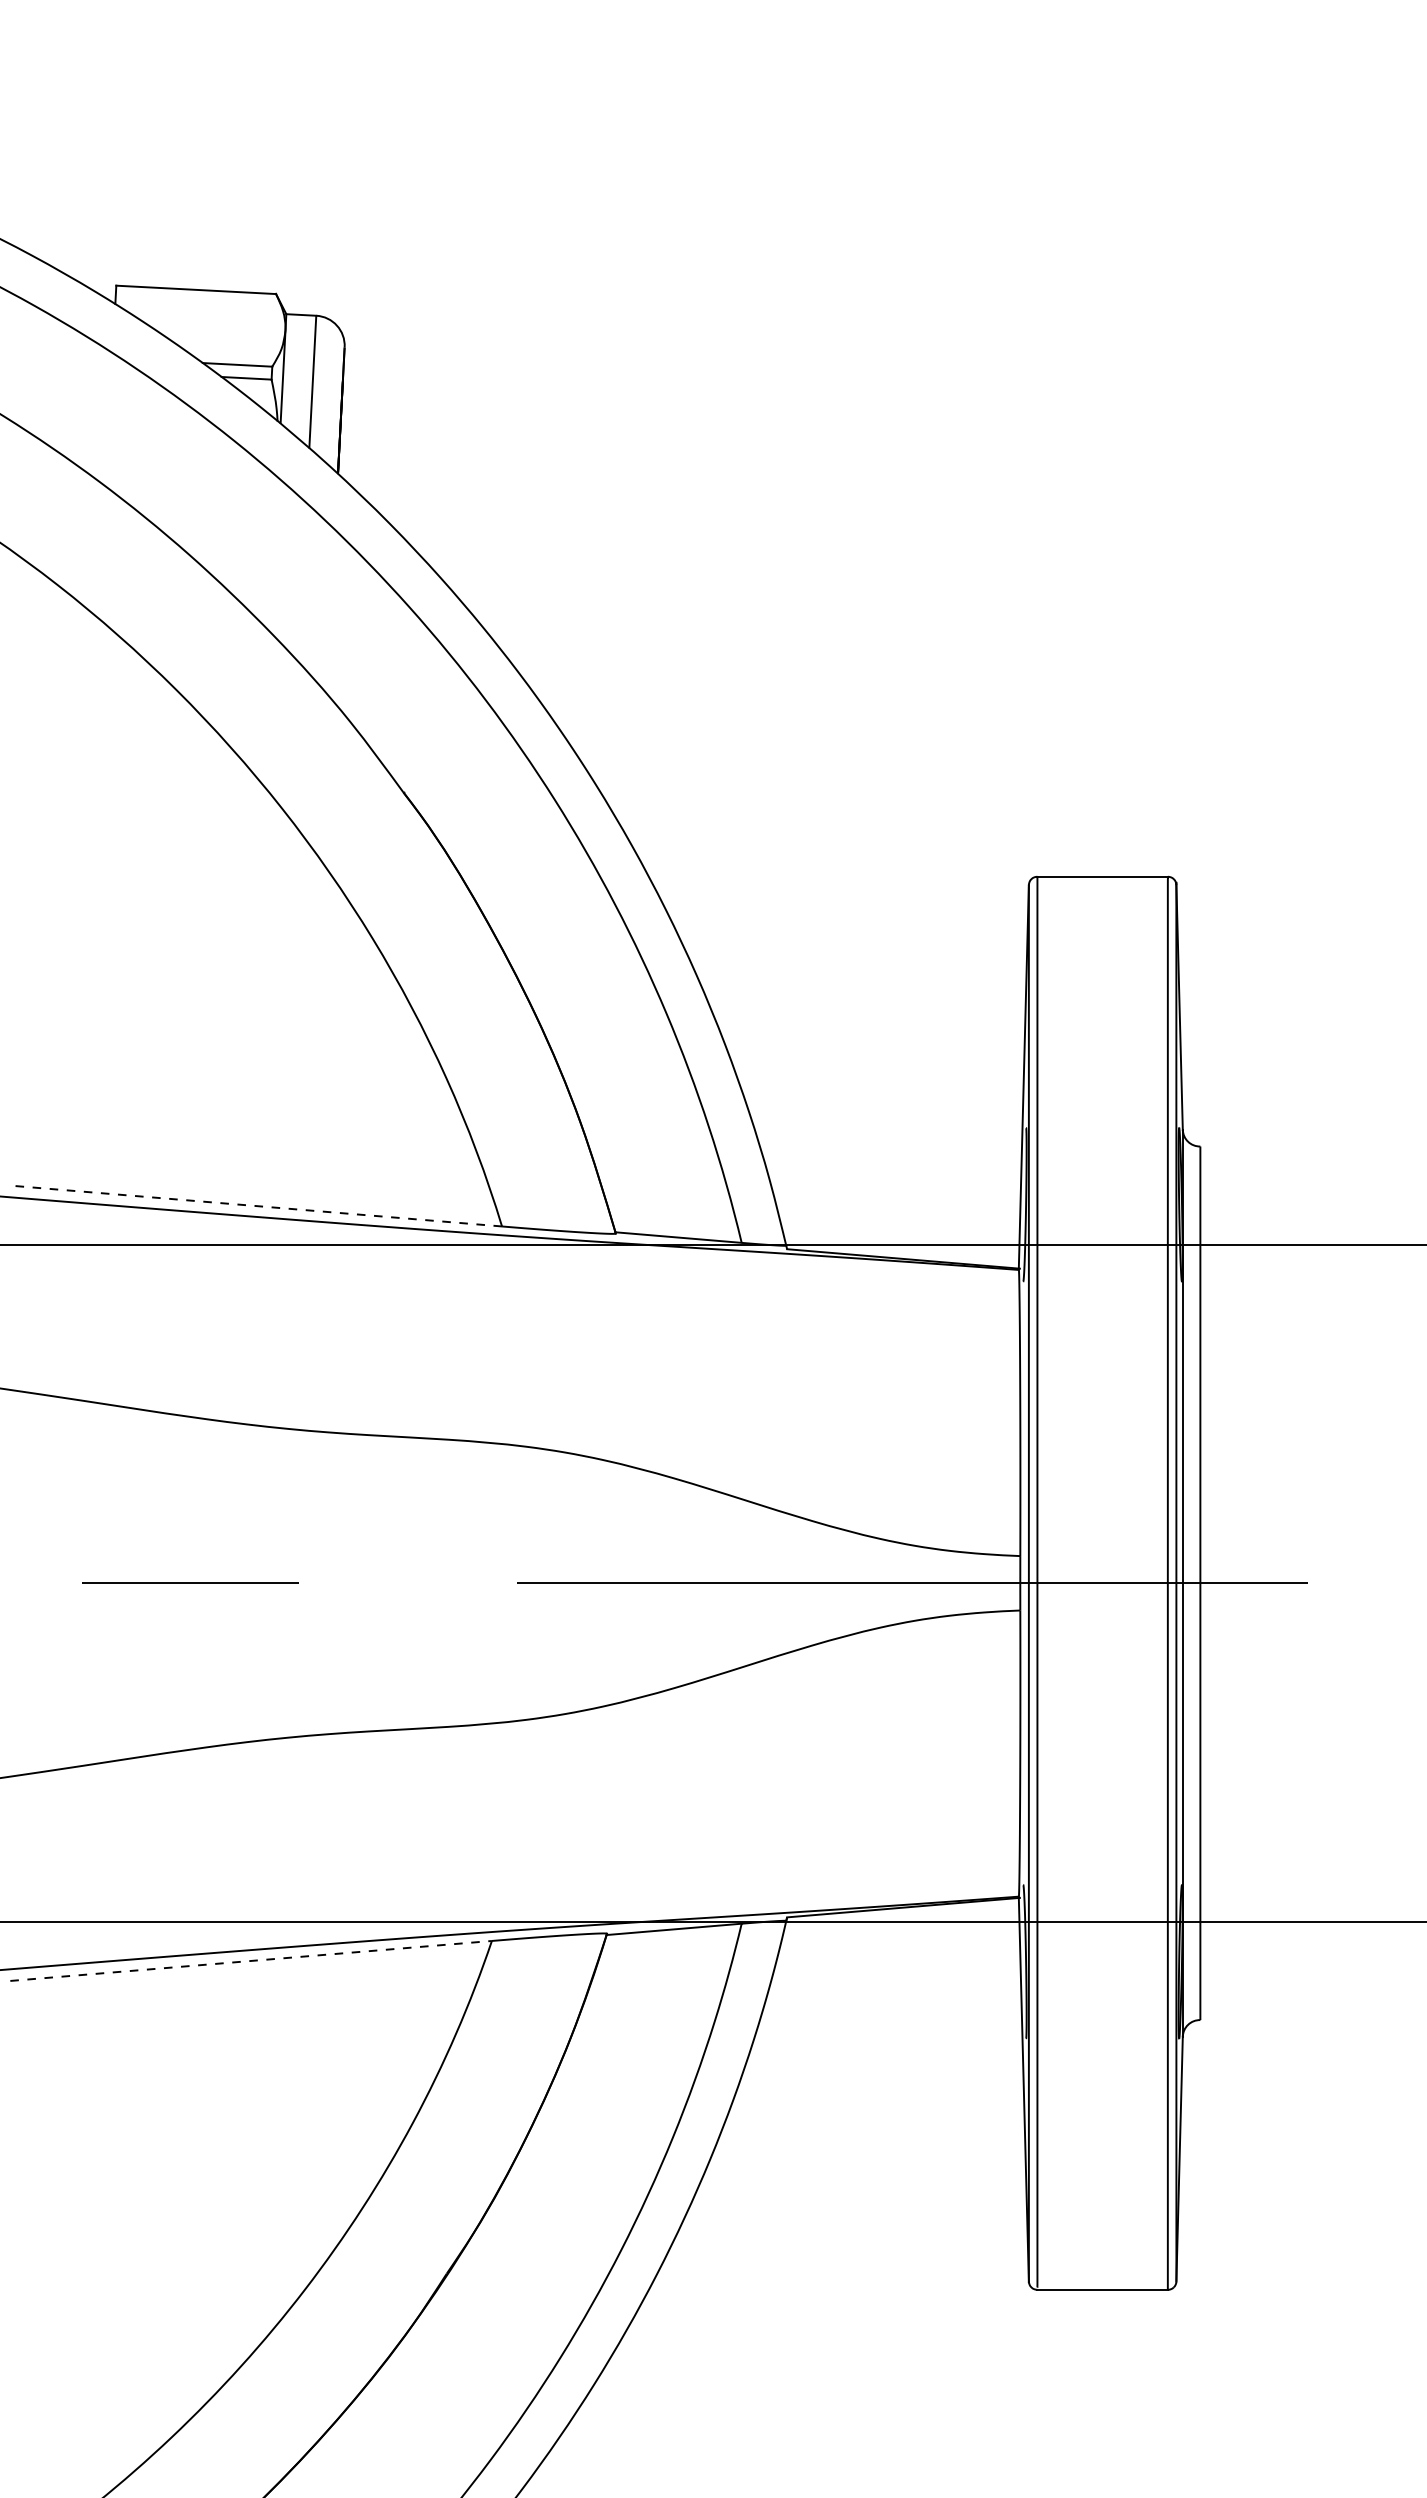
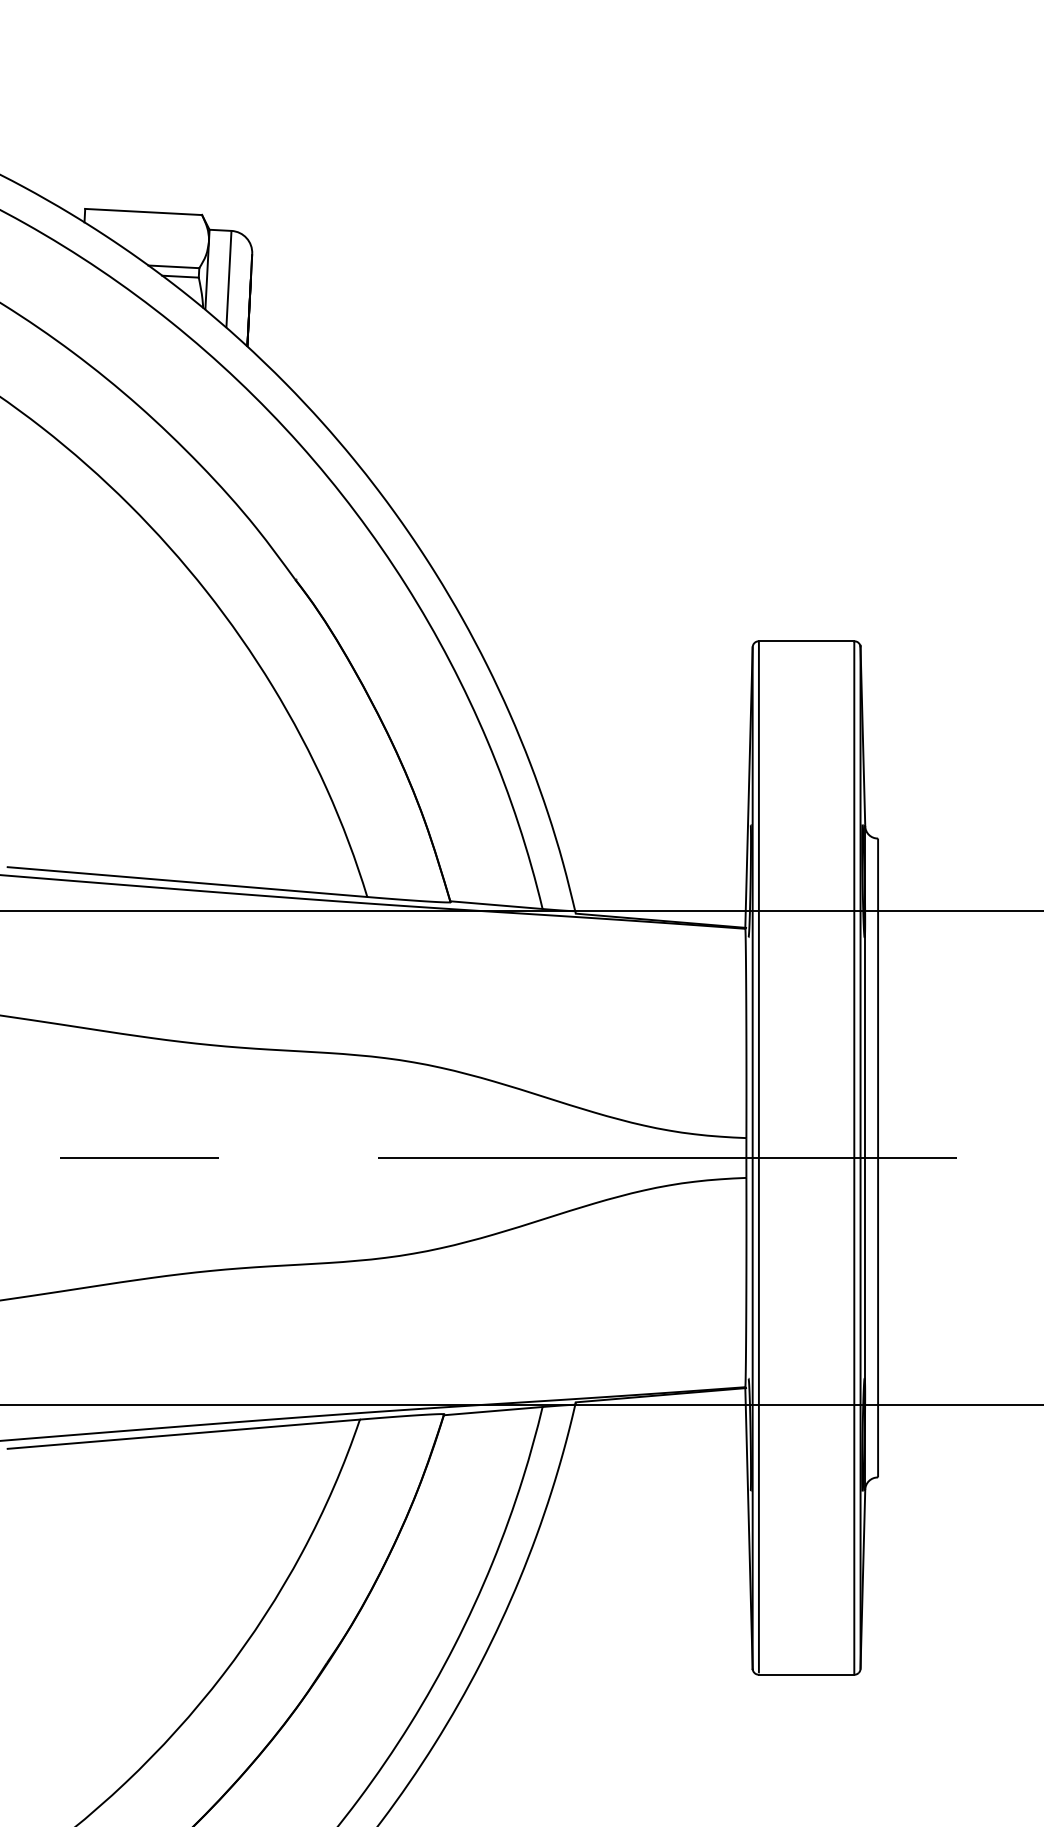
line: (256, 1206) -> (187, 882), dashed -> solid
line: (251, 1960) -> (184, 1433), dashed -> solid

